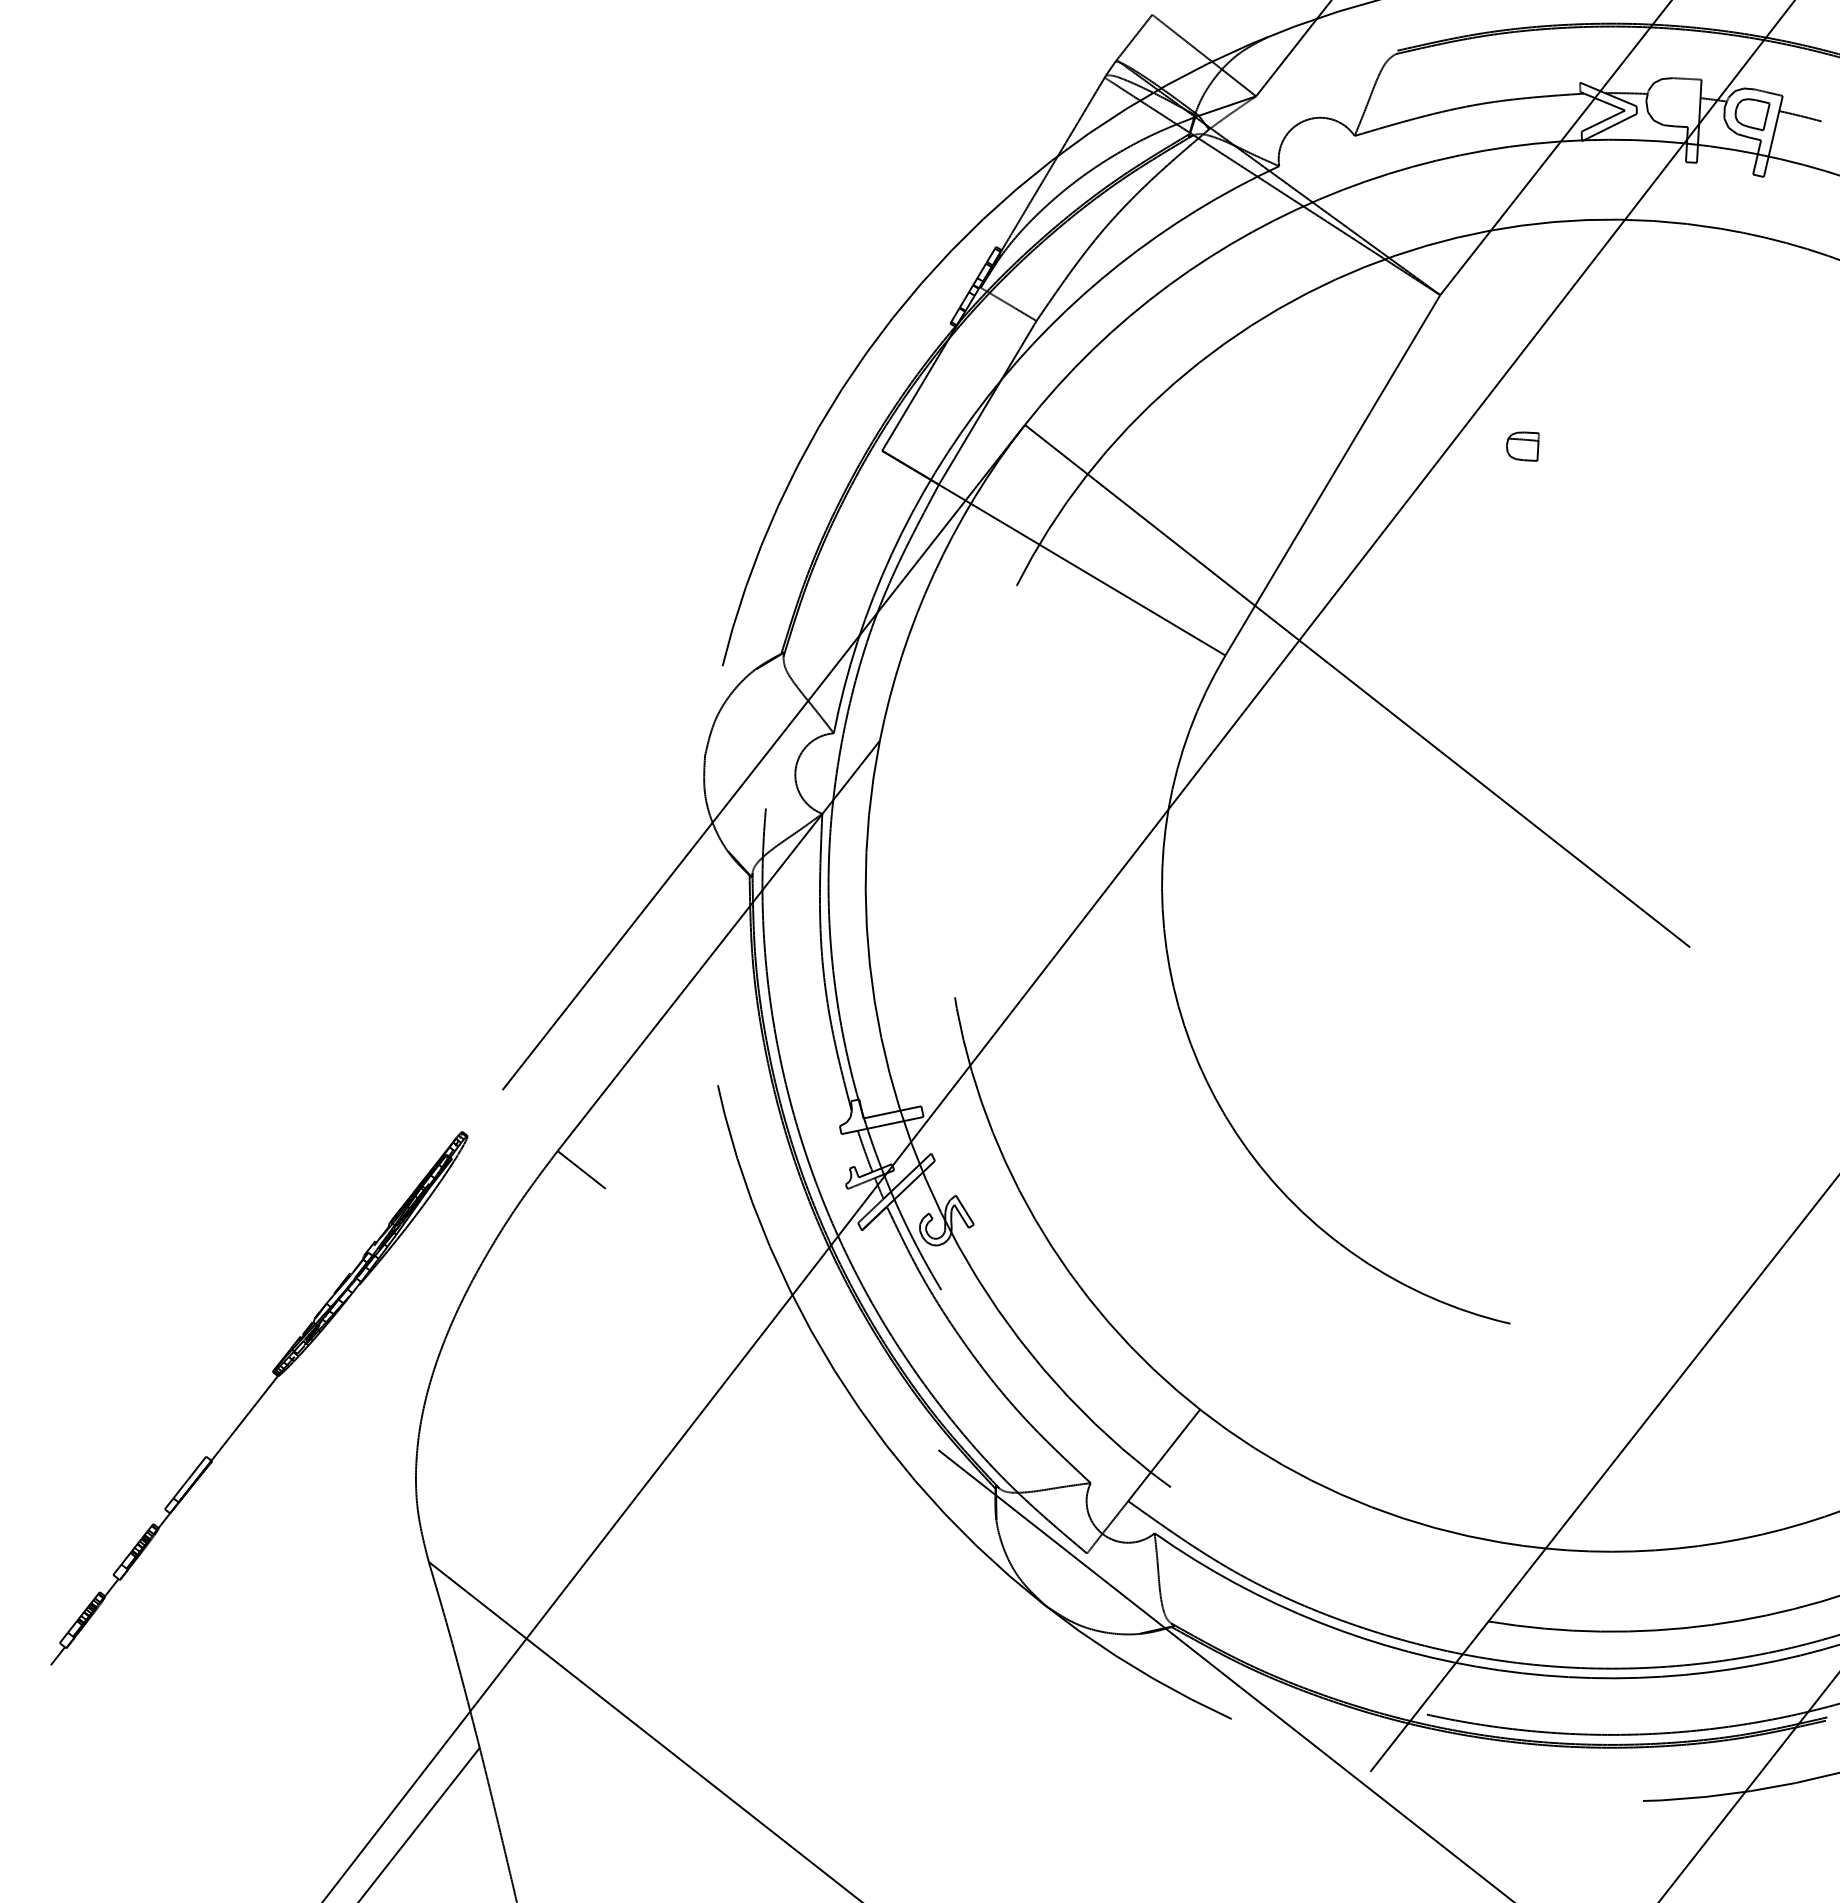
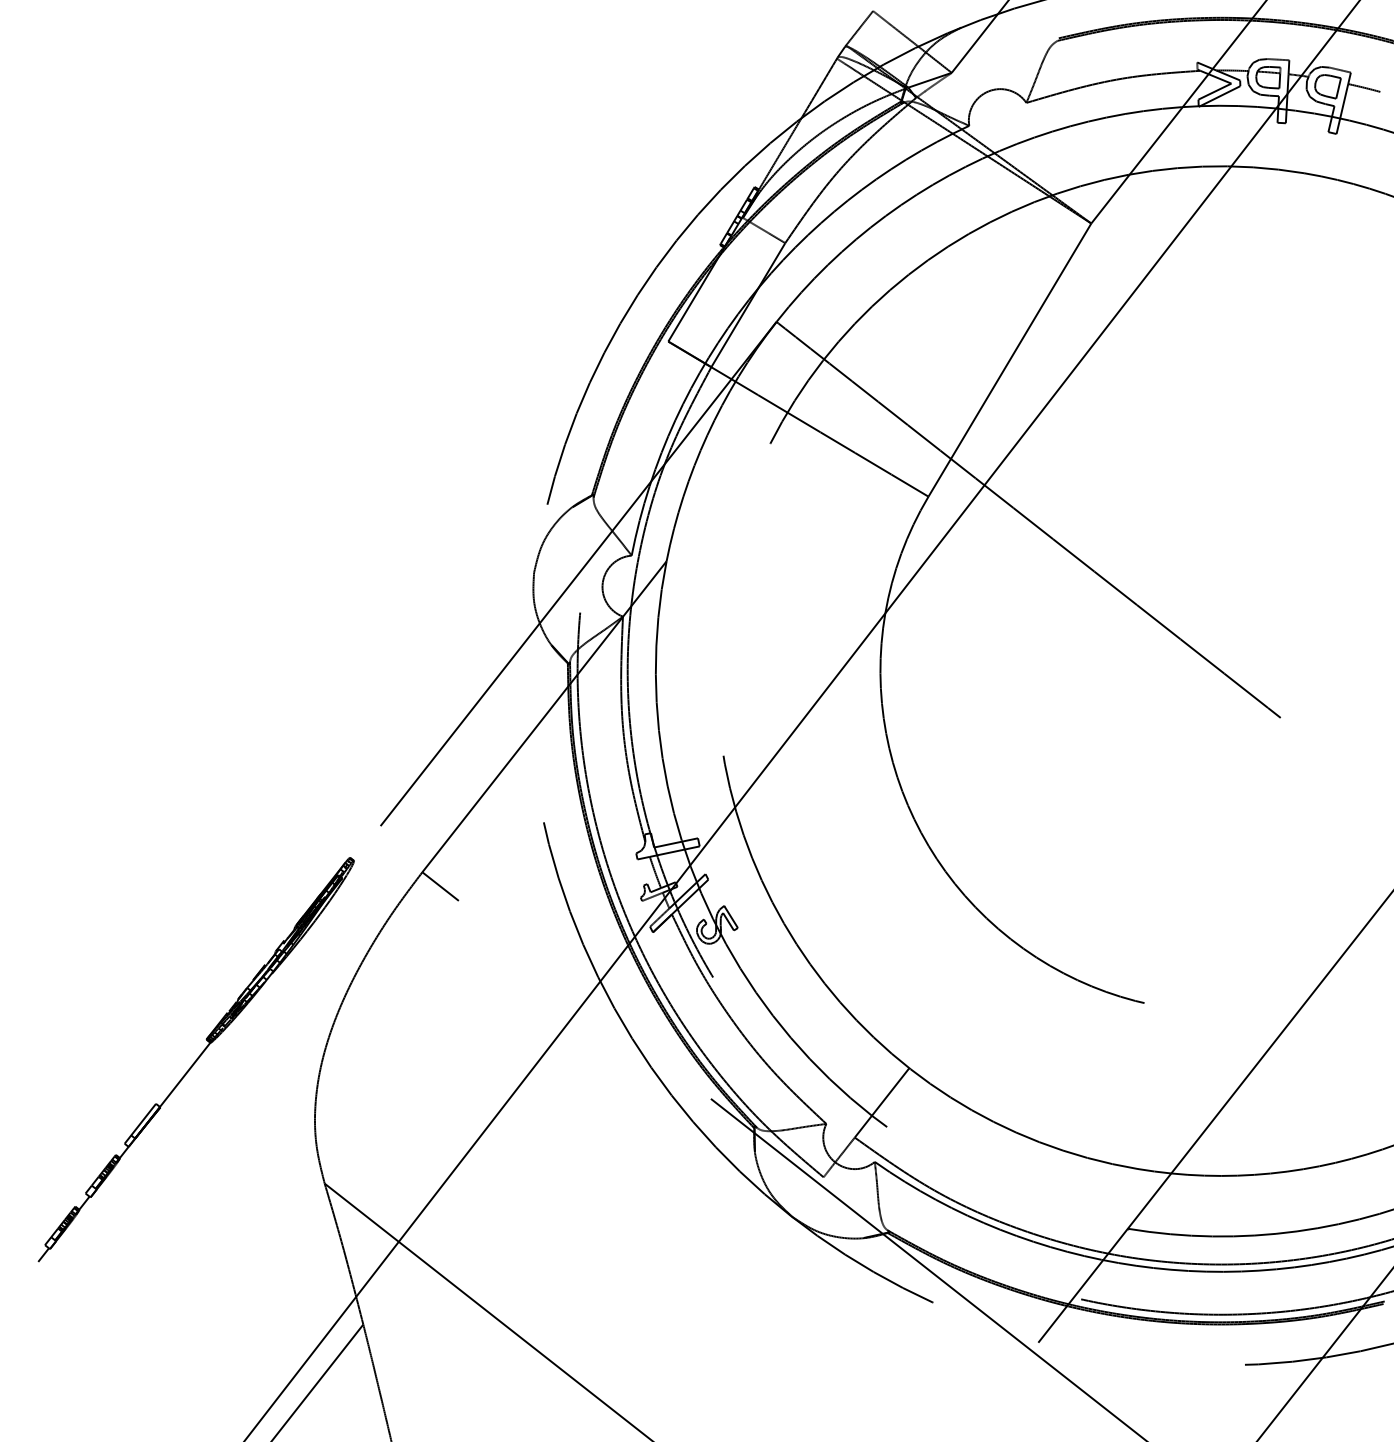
part: (1522, 446) -> (1268, 77), moved

